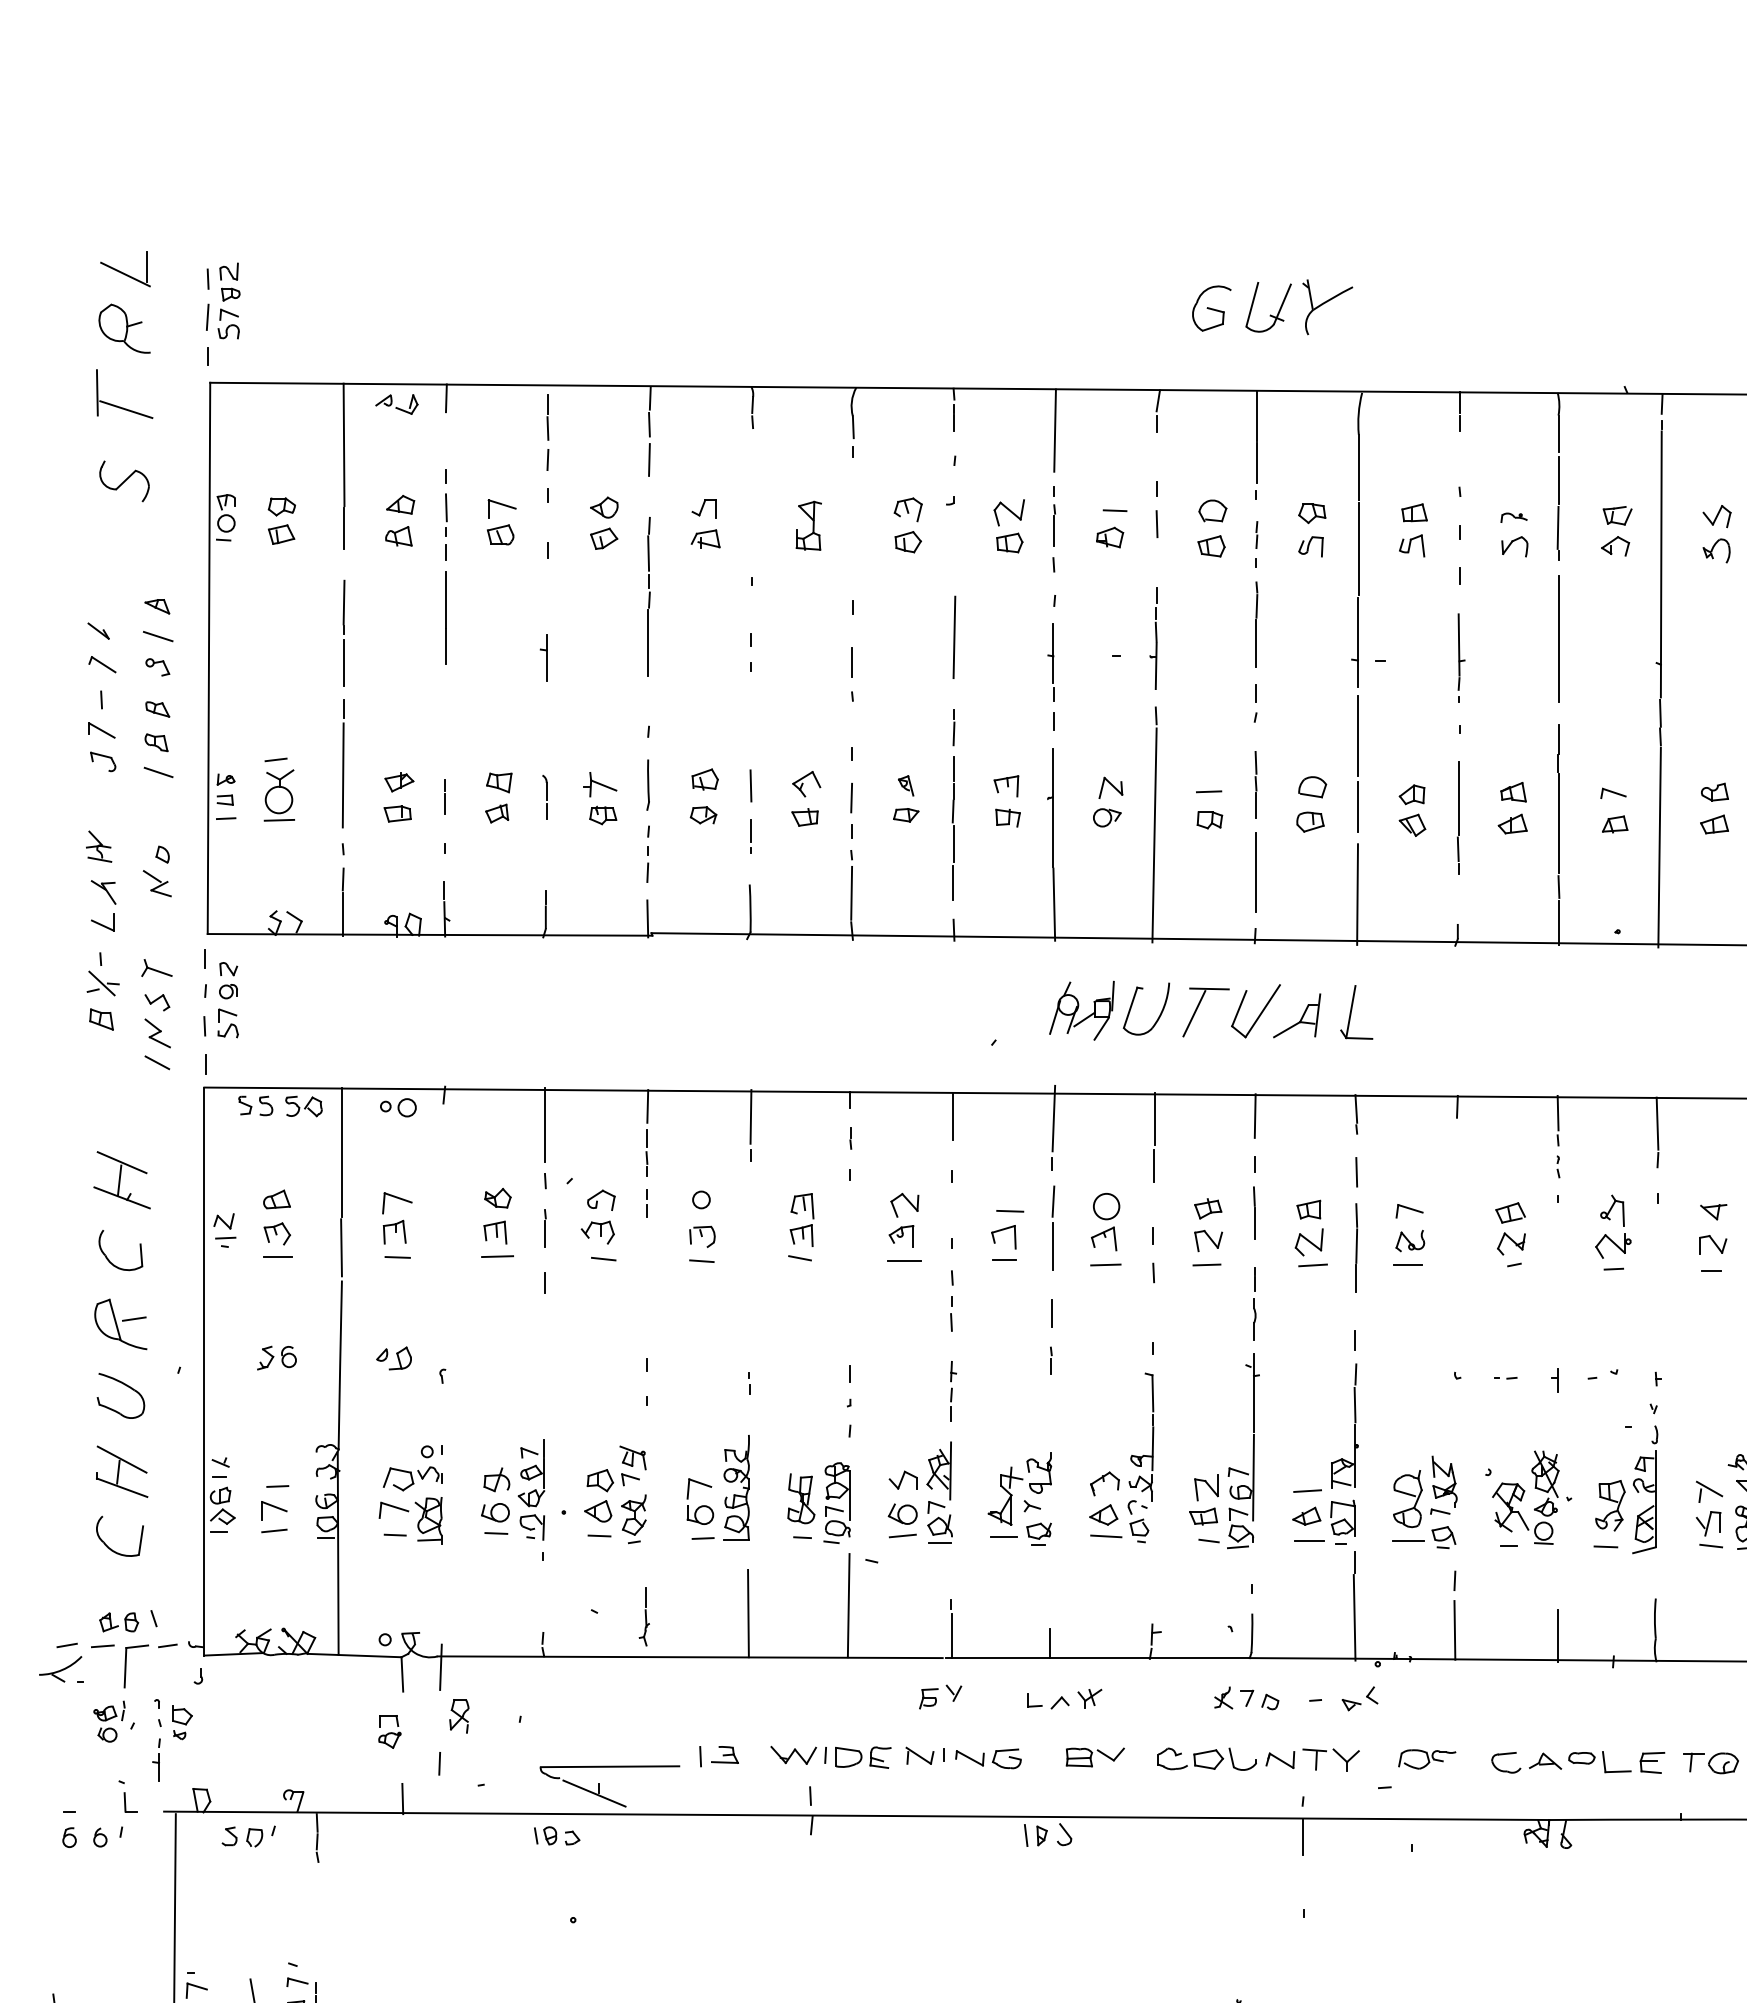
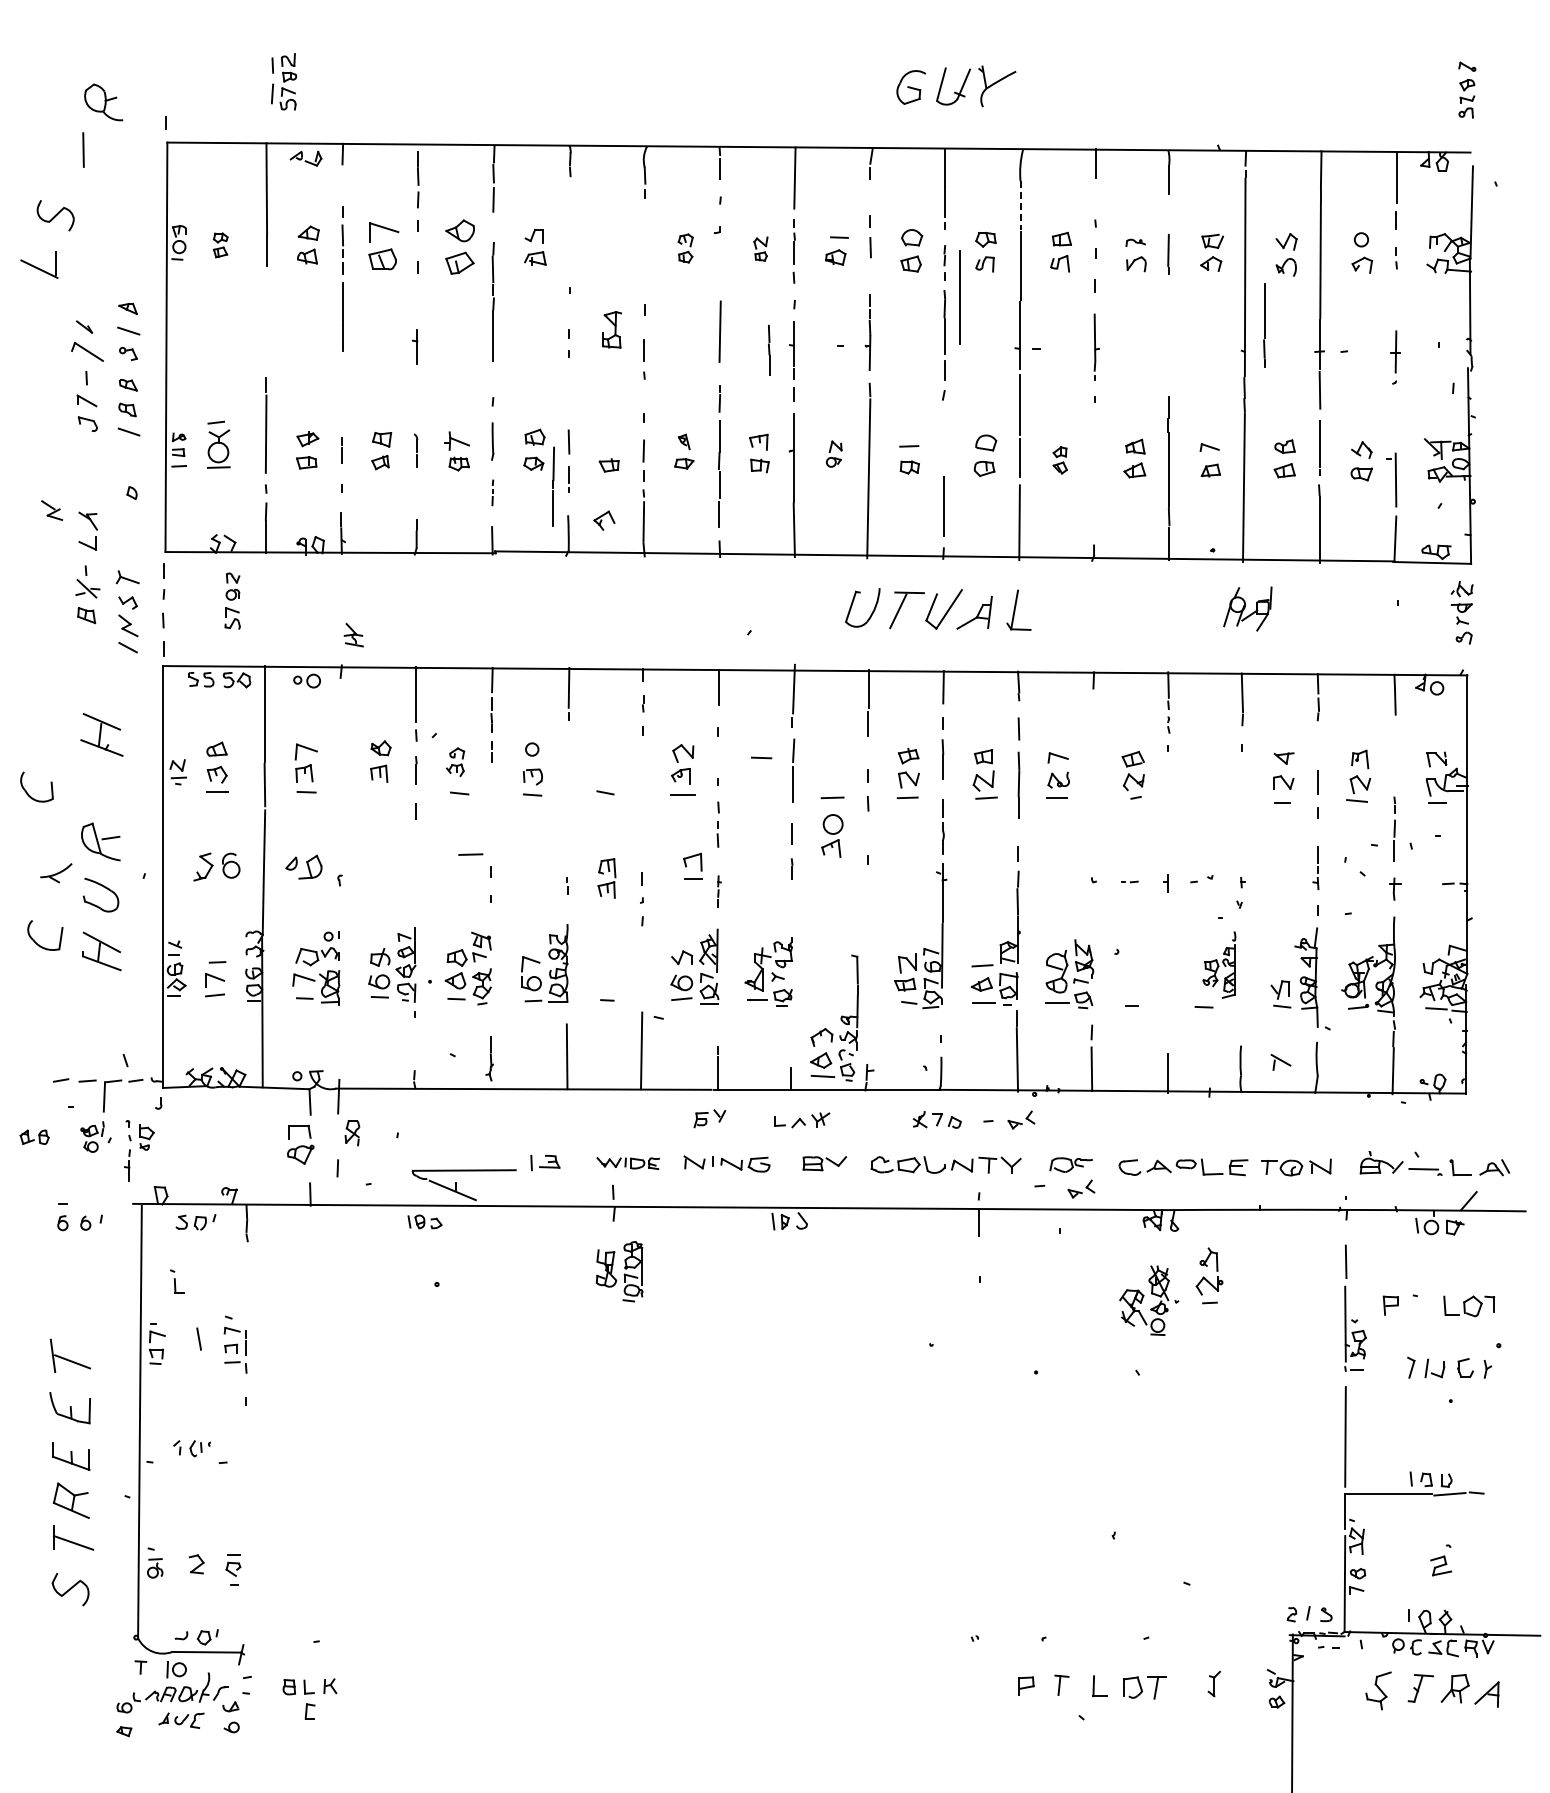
part: (125, 268) -> (39, 264), moved
part: (223, 300) -> (284, 81), moved
line: (125, 409) -> (104, 162), removed
line: (1358, 468) -> (1020, 206), solid -> dashed
line: (1558, 479) -> (1168, 214), removed
part: (124, 480) -> (55, 215), moved
part: (281, 521) -> (220, 245), size x0.7
part: (501, 521) -> (383, 245), size x1.4
part: (603, 522) -> (459, 246), size x1.4
part: (808, 525) -> (611, 329), moved
part: (907, 525) -> (685, 248), size x0.7
part: (1008, 525) -> (760, 248), size x0.6
line: (343, 633) -> (553, 486), moved
line: (1558, 638) -> (959, 297), moved
part: (101, 664) -> (86, 351), size x1.6
part: (1255, 703) -> (943, 380), size x1.4
part: (806, 783) -> (604, 520), moved
line: (1256, 783) -> (769, 349), moved
part: (1107, 802) -> (833, 454), size x0.7
part: (1411, 810) -> (1059, 460), size x0.7
line: (1458, 817) -> (1264, 325), moved
part: (98, 845) -> (353, 634), moved
part: (647, 853) -> (492, 492), size x0.6
part: (157, 883) -> (52, 510), moved
part: (227, 999) -> (232, 600), moved
part: (1081, 1010) -> (1247, 608), moved
part: (598, 1216) -> (455, 761), size x0.7
part: (801, 1220) -> (606, 878), moved
part: (1105, 1221) -> (832, 835), moved
part: (1613, 1232) -> (1209, 1275), moved
part: (1003, 1241) -> (692, 865), moved
line: (497, 1256) -> (470, 854), moved
part: (109, 1259) -> (28, 793), moved
part: (276, 1357) -> (216, 866), size x1.6
part: (393, 1358) -> (303, 867), size x1.4
part: (953, 1391) -> (719, 891), size x0.7
part: (1121, 1457) -> (834, 1017), moved
part: (1535, 1489) -> (1151, 1294), moved
part: (1626, 1489) -> (1219, 964), size x0.7
part: (1708, 1490) -> (1280, 1061), moved
part: (818, 1502) -> (619, 1271), moved
part: (112, 1548) -> (39, 944), moved
part: (118, 1621) -> (34, 1136), moved
part: (60, 1669) -> (56, 873), moved
part: (389, 1731) -> (300, 1144), size x1.6
part: (831, 1757) -> (628, 1163), size x0.7
part: (1440, 1790) -> (1081, 1188), added
part: (128, 1796) -> (177, 1281), moved

